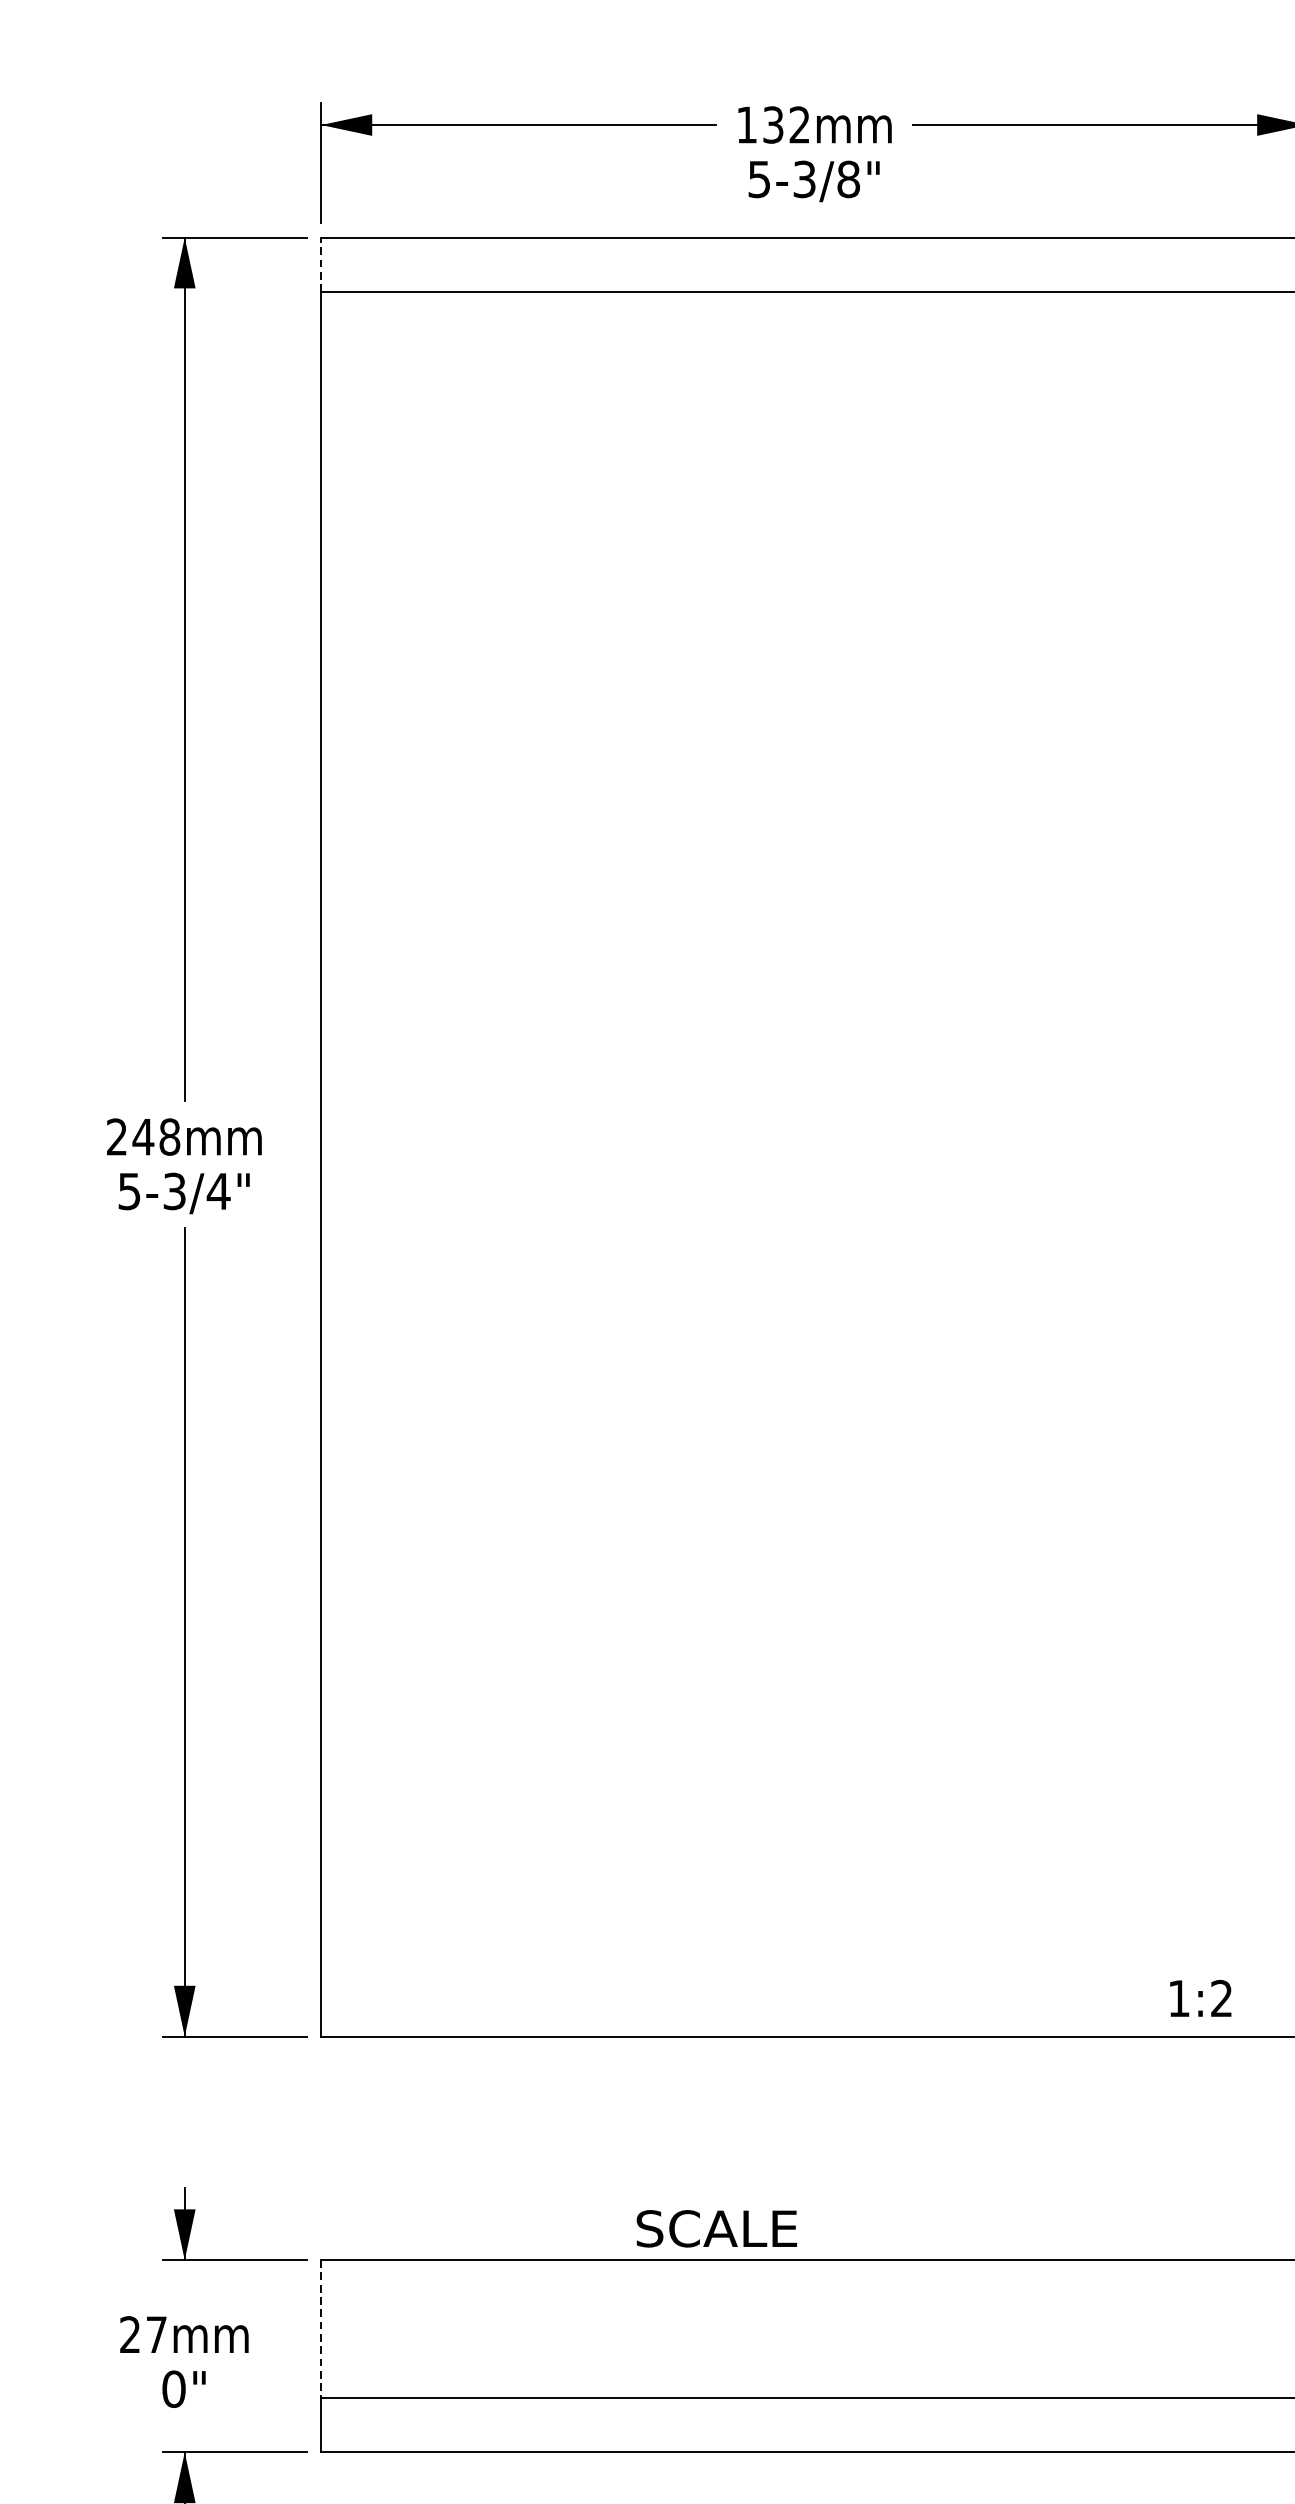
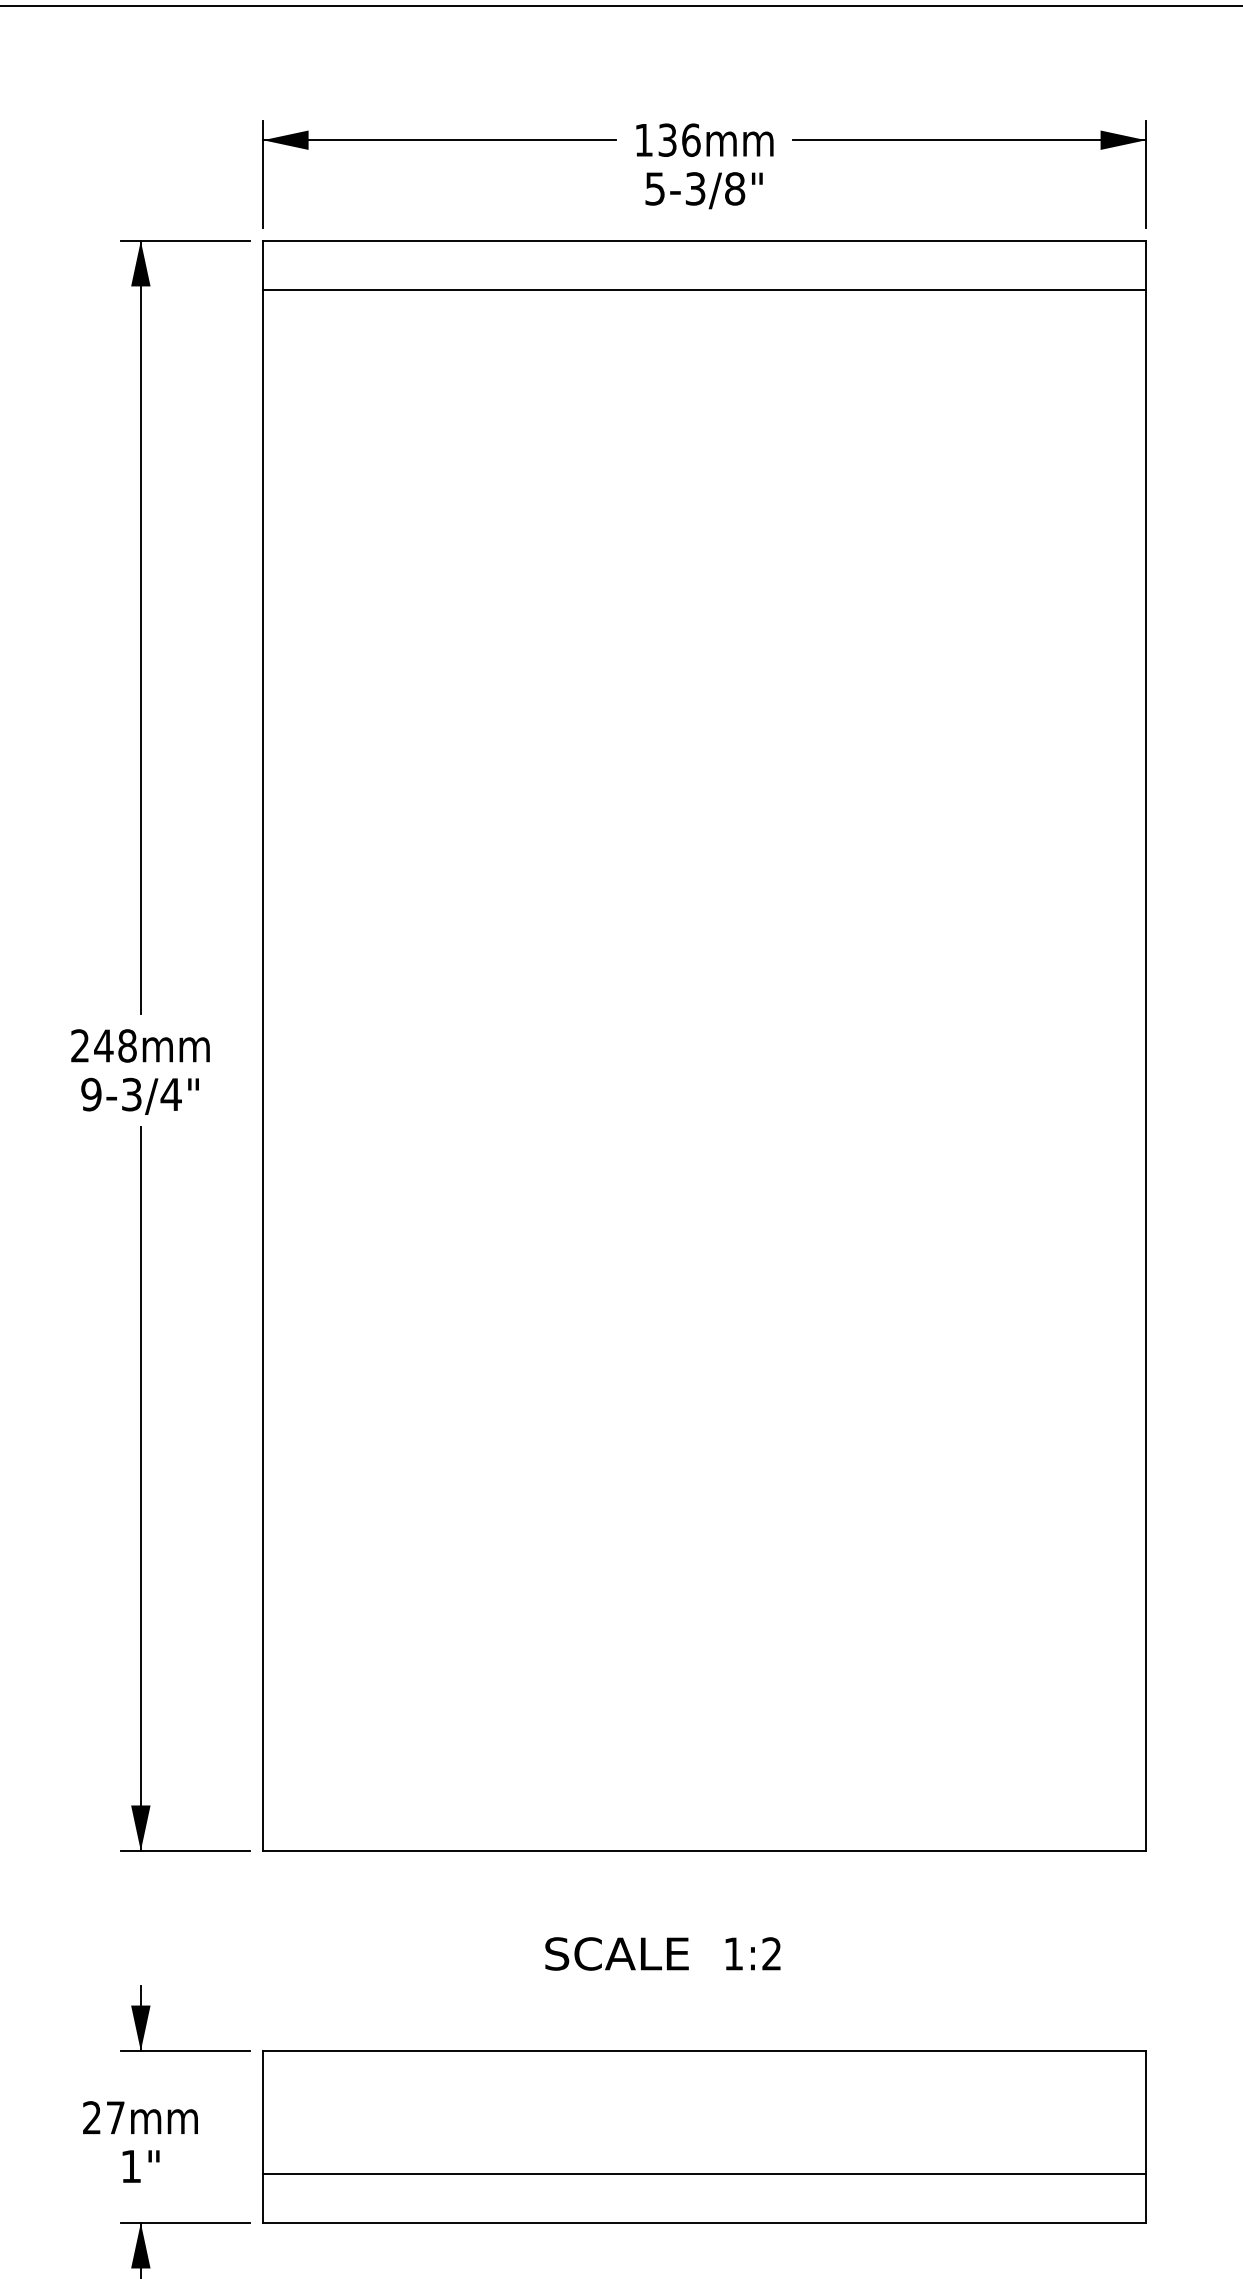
text: (800, 124) -> (691, 139), 132 -> 136
line: (321, 263) -> (263, 264), dashed -> solid
text: (129, 1191) -> (91, 1094), 5-3/4" -> 9-3/4"
text: (1200, 1998) -> (752, 1953), moved
text: (716, 2228) -> (616, 1953), moved
line: (321, 2328) -> (263, 2112), dashed -> solid
text: (173, 2389) -> (130, 2166), 0" -> 1"

